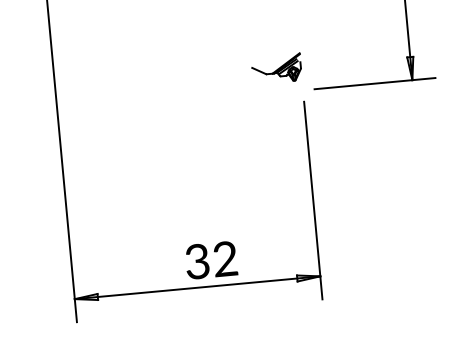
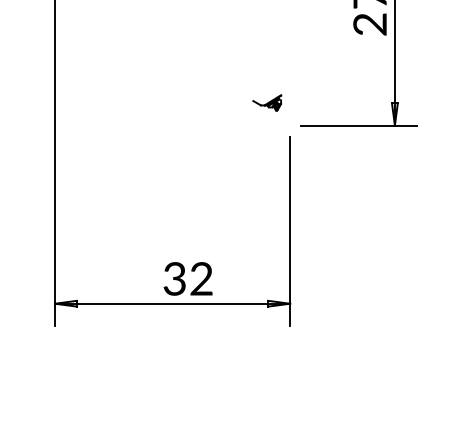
part: (277, 68) -> (267, 102), size x0.6

